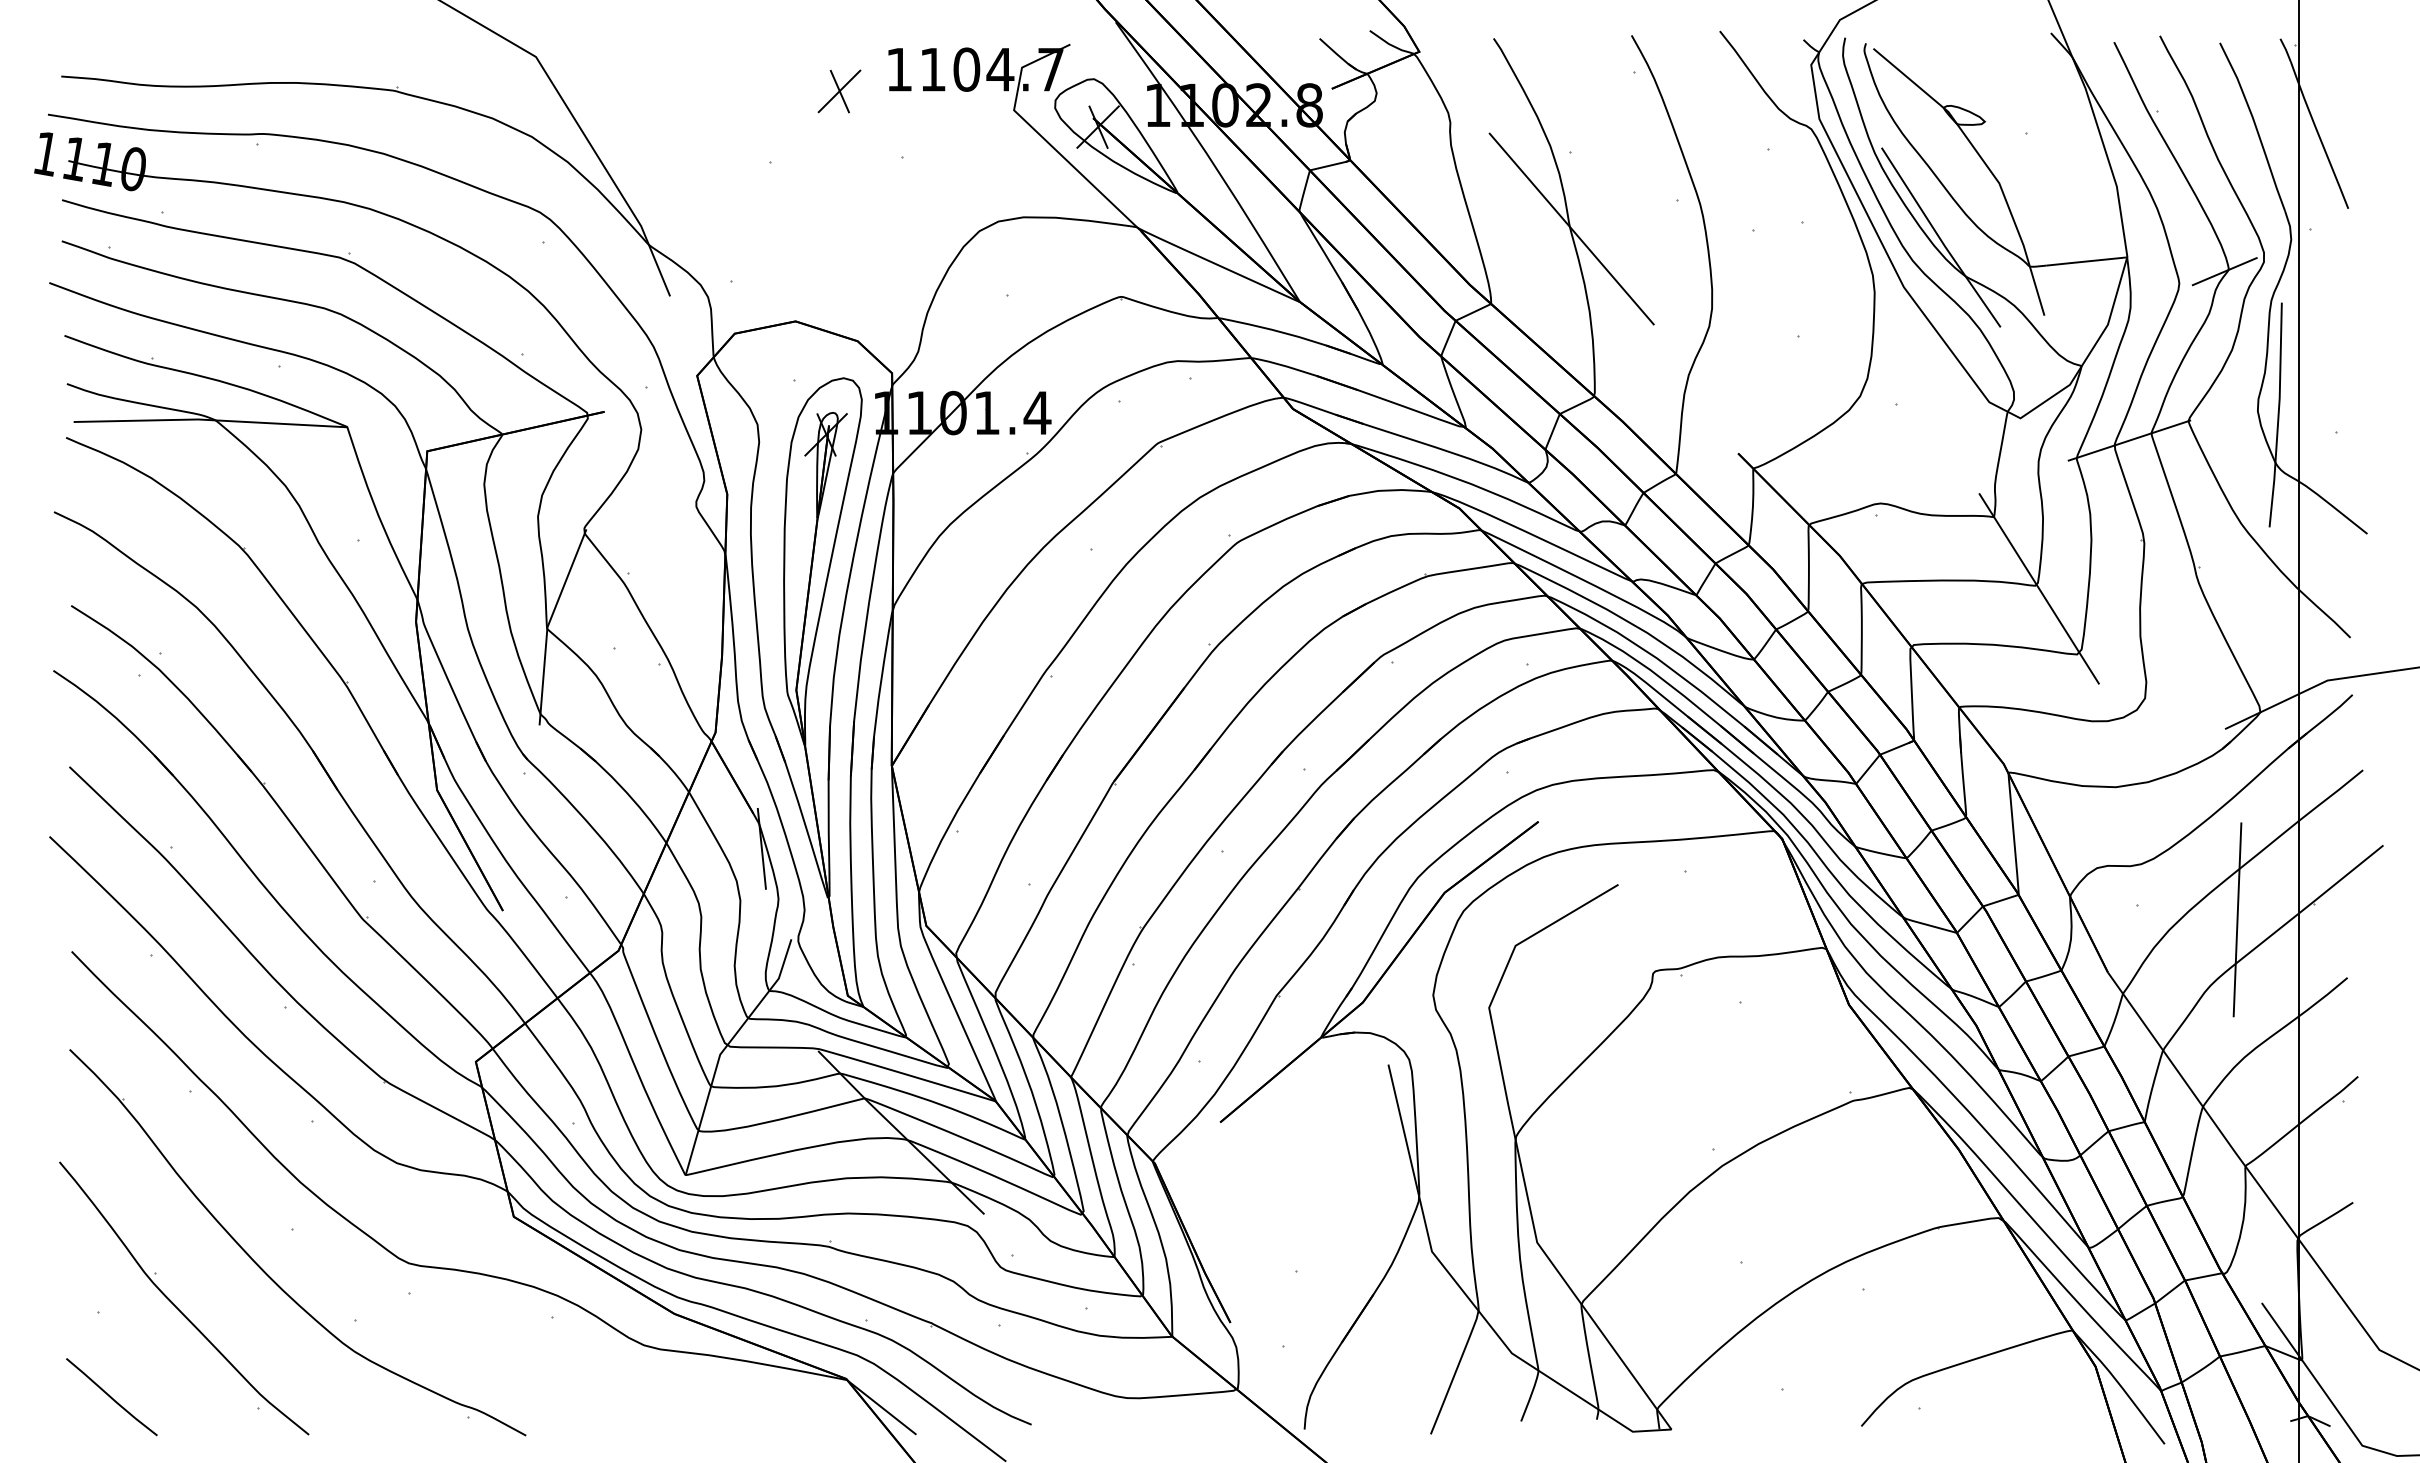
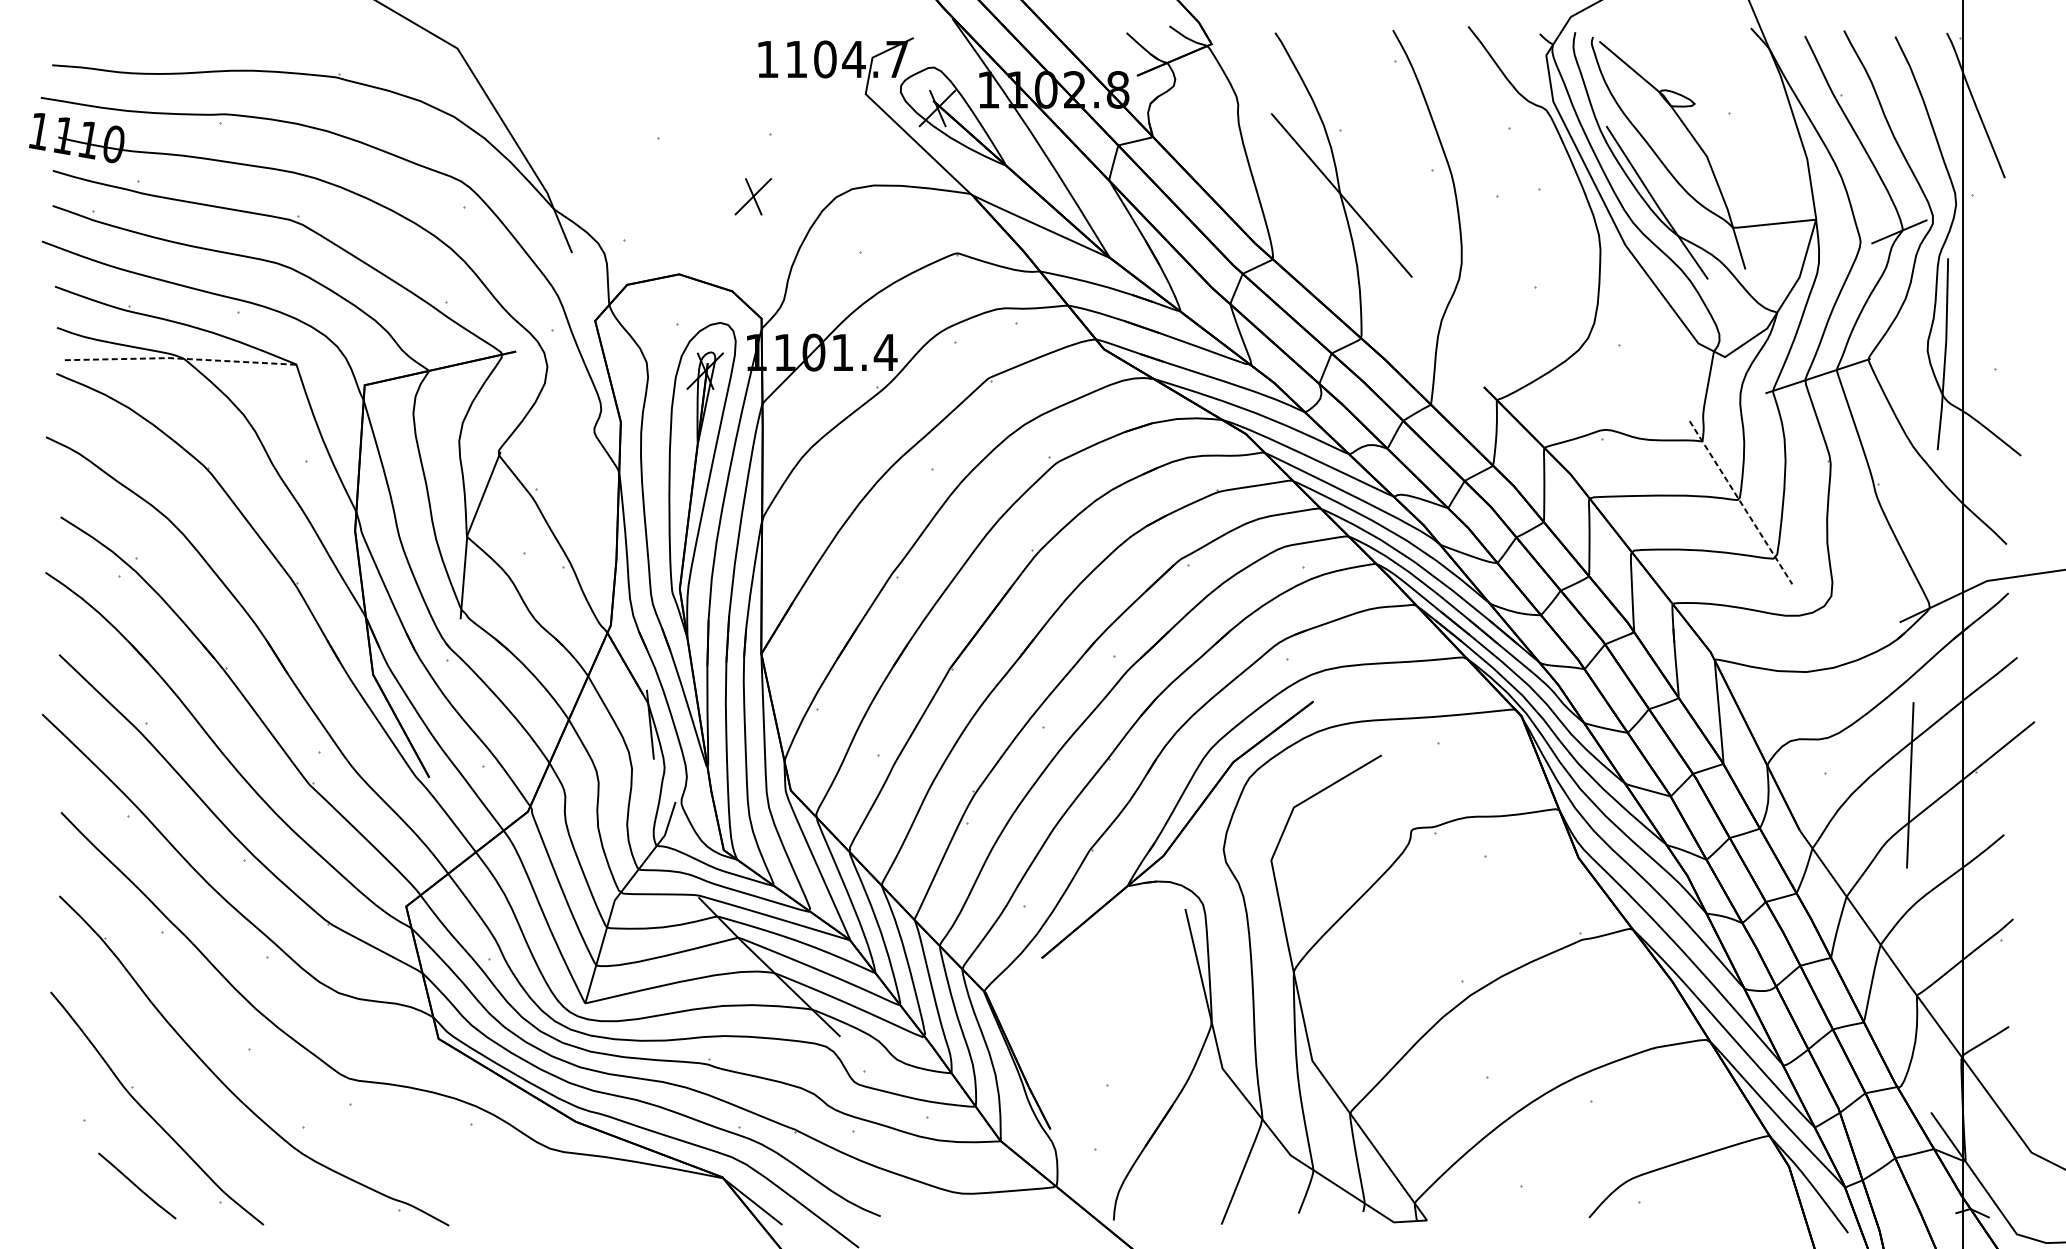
part: (839, 91) -> (753, 196), moved
line: (209, 420) -> (178, 358), solid -> dashed
line: (2039, 588) -> (1741, 502), solid -> dashed
curve: (111, 1397) -> (136, 1186), moved

